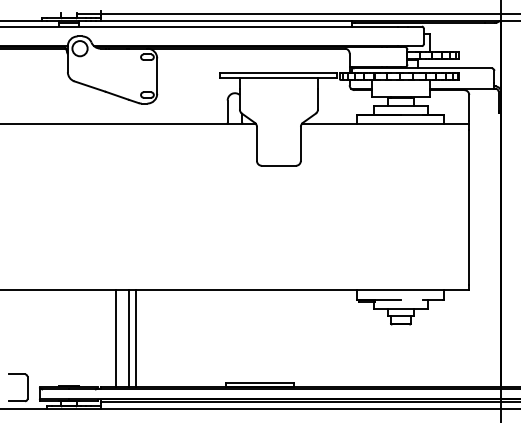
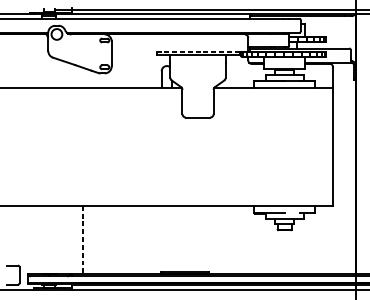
line: (278, 73) -> (197, 52), solid -> dashed
line: (116, 338) -> (82, 240), solid -> dashed
line: (128, 338) -> (91, 240), removed
line: (136, 338) -> (97, 240), removed

